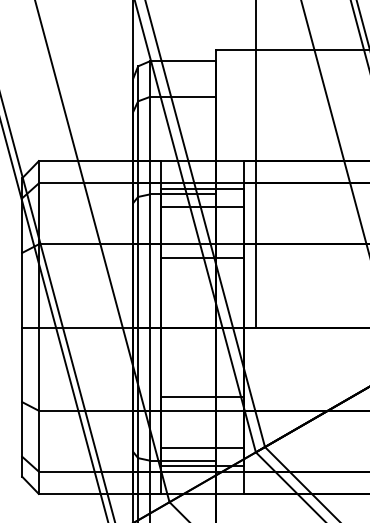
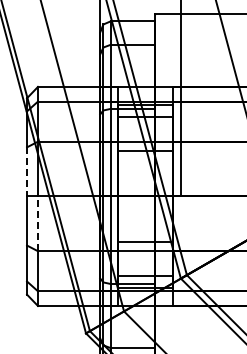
line: (22, 289) -> (27, 171), solid -> dashed
line: (39, 368) -> (38, 223), solid -> dashed

